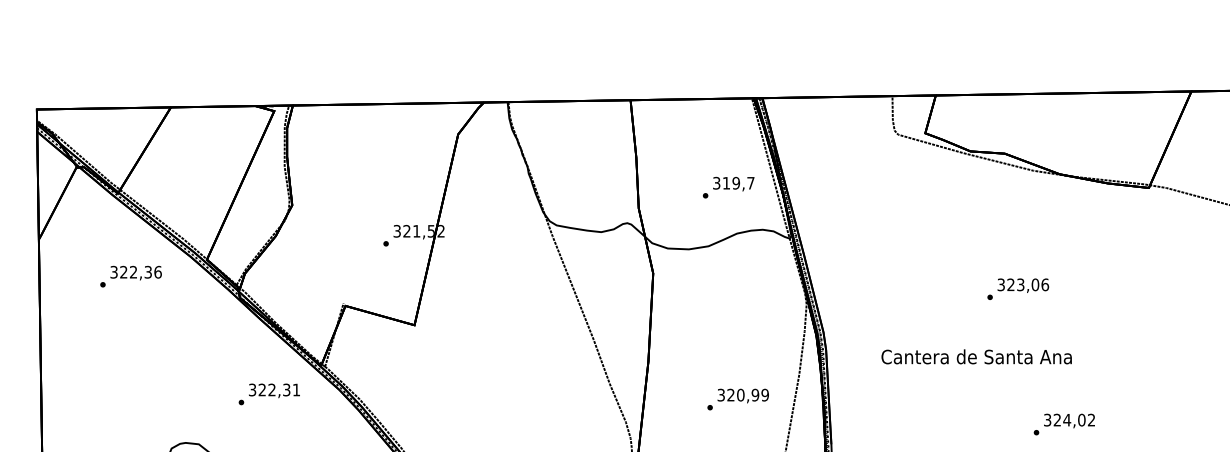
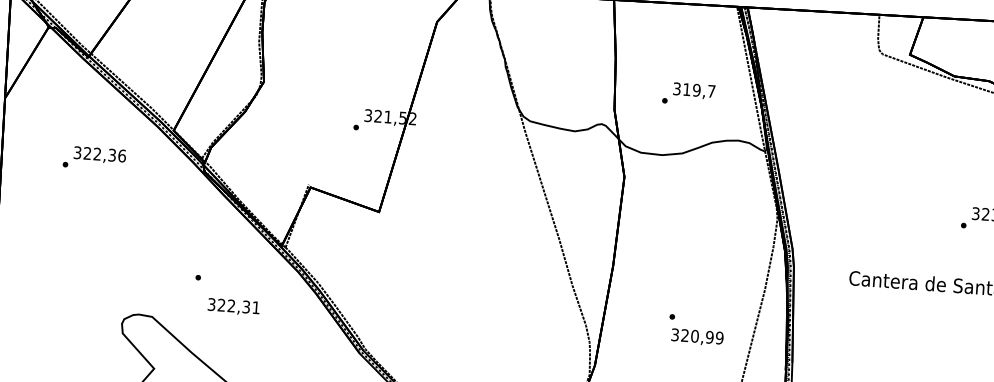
text: (728, 187) -> (688, 94), moved
text: (130, 276) -> (93, 158), moved
text: (274, 390) -> (233, 306), moved
text: (742, 395) -> (696, 336), moved

